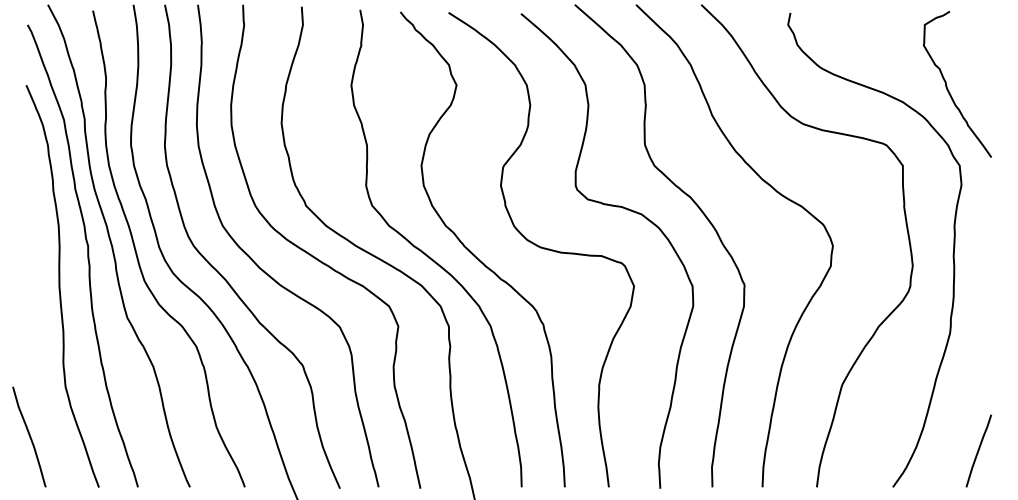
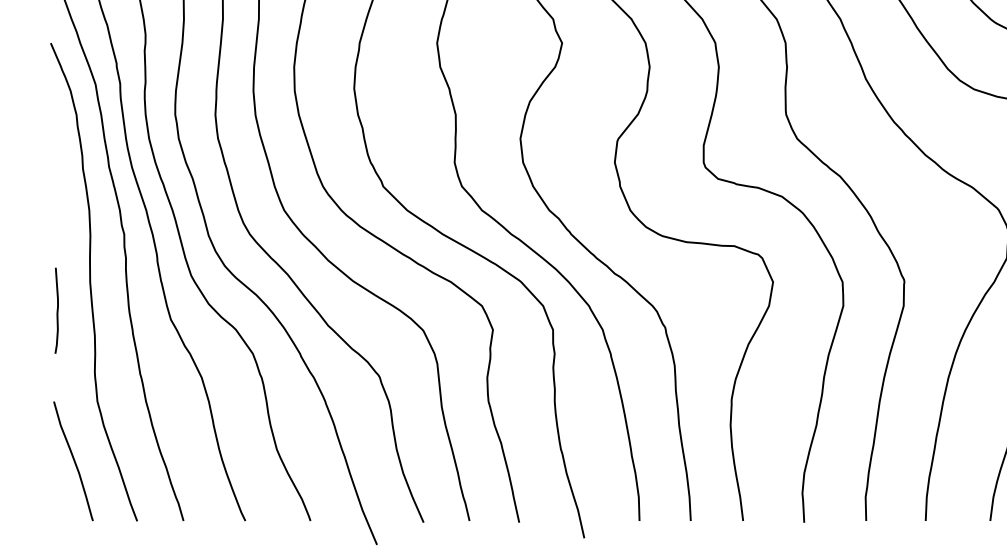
curve: (31, 310) -> (56, 310), added
curve: (29, 436) -> (73, 460), moved

